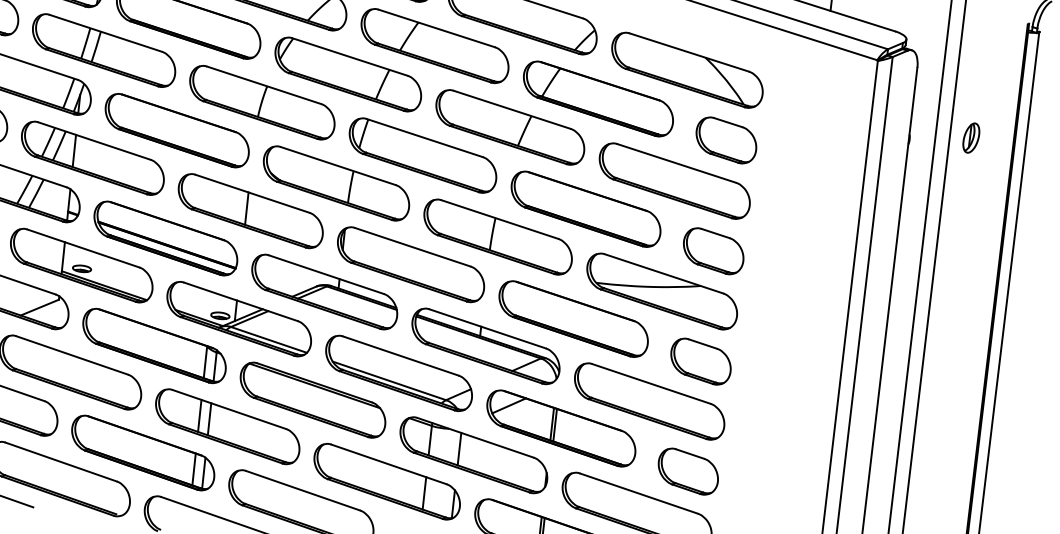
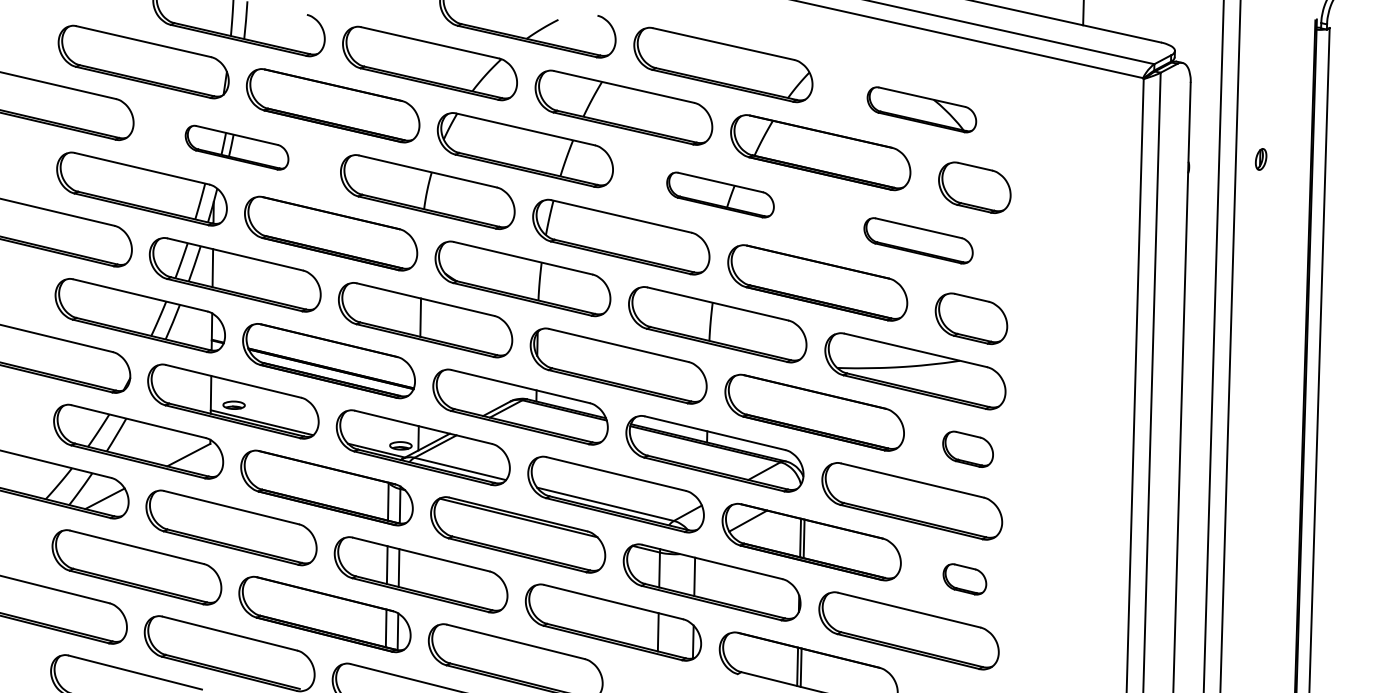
part: (103, 50) -> (236, 147), size x0.6
part: (687, 70) -> (921, 109), size x0.6
part: (510, 126) -> (720, 194), size x0.6
part: (970, 138) -> (1260, 159), size x0.6
part: (674, 180) -> (918, 240), size x0.6
part: (700, 361) -> (967, 449), size x0.7
part: (688, 471) -> (964, 579), size x0.6

